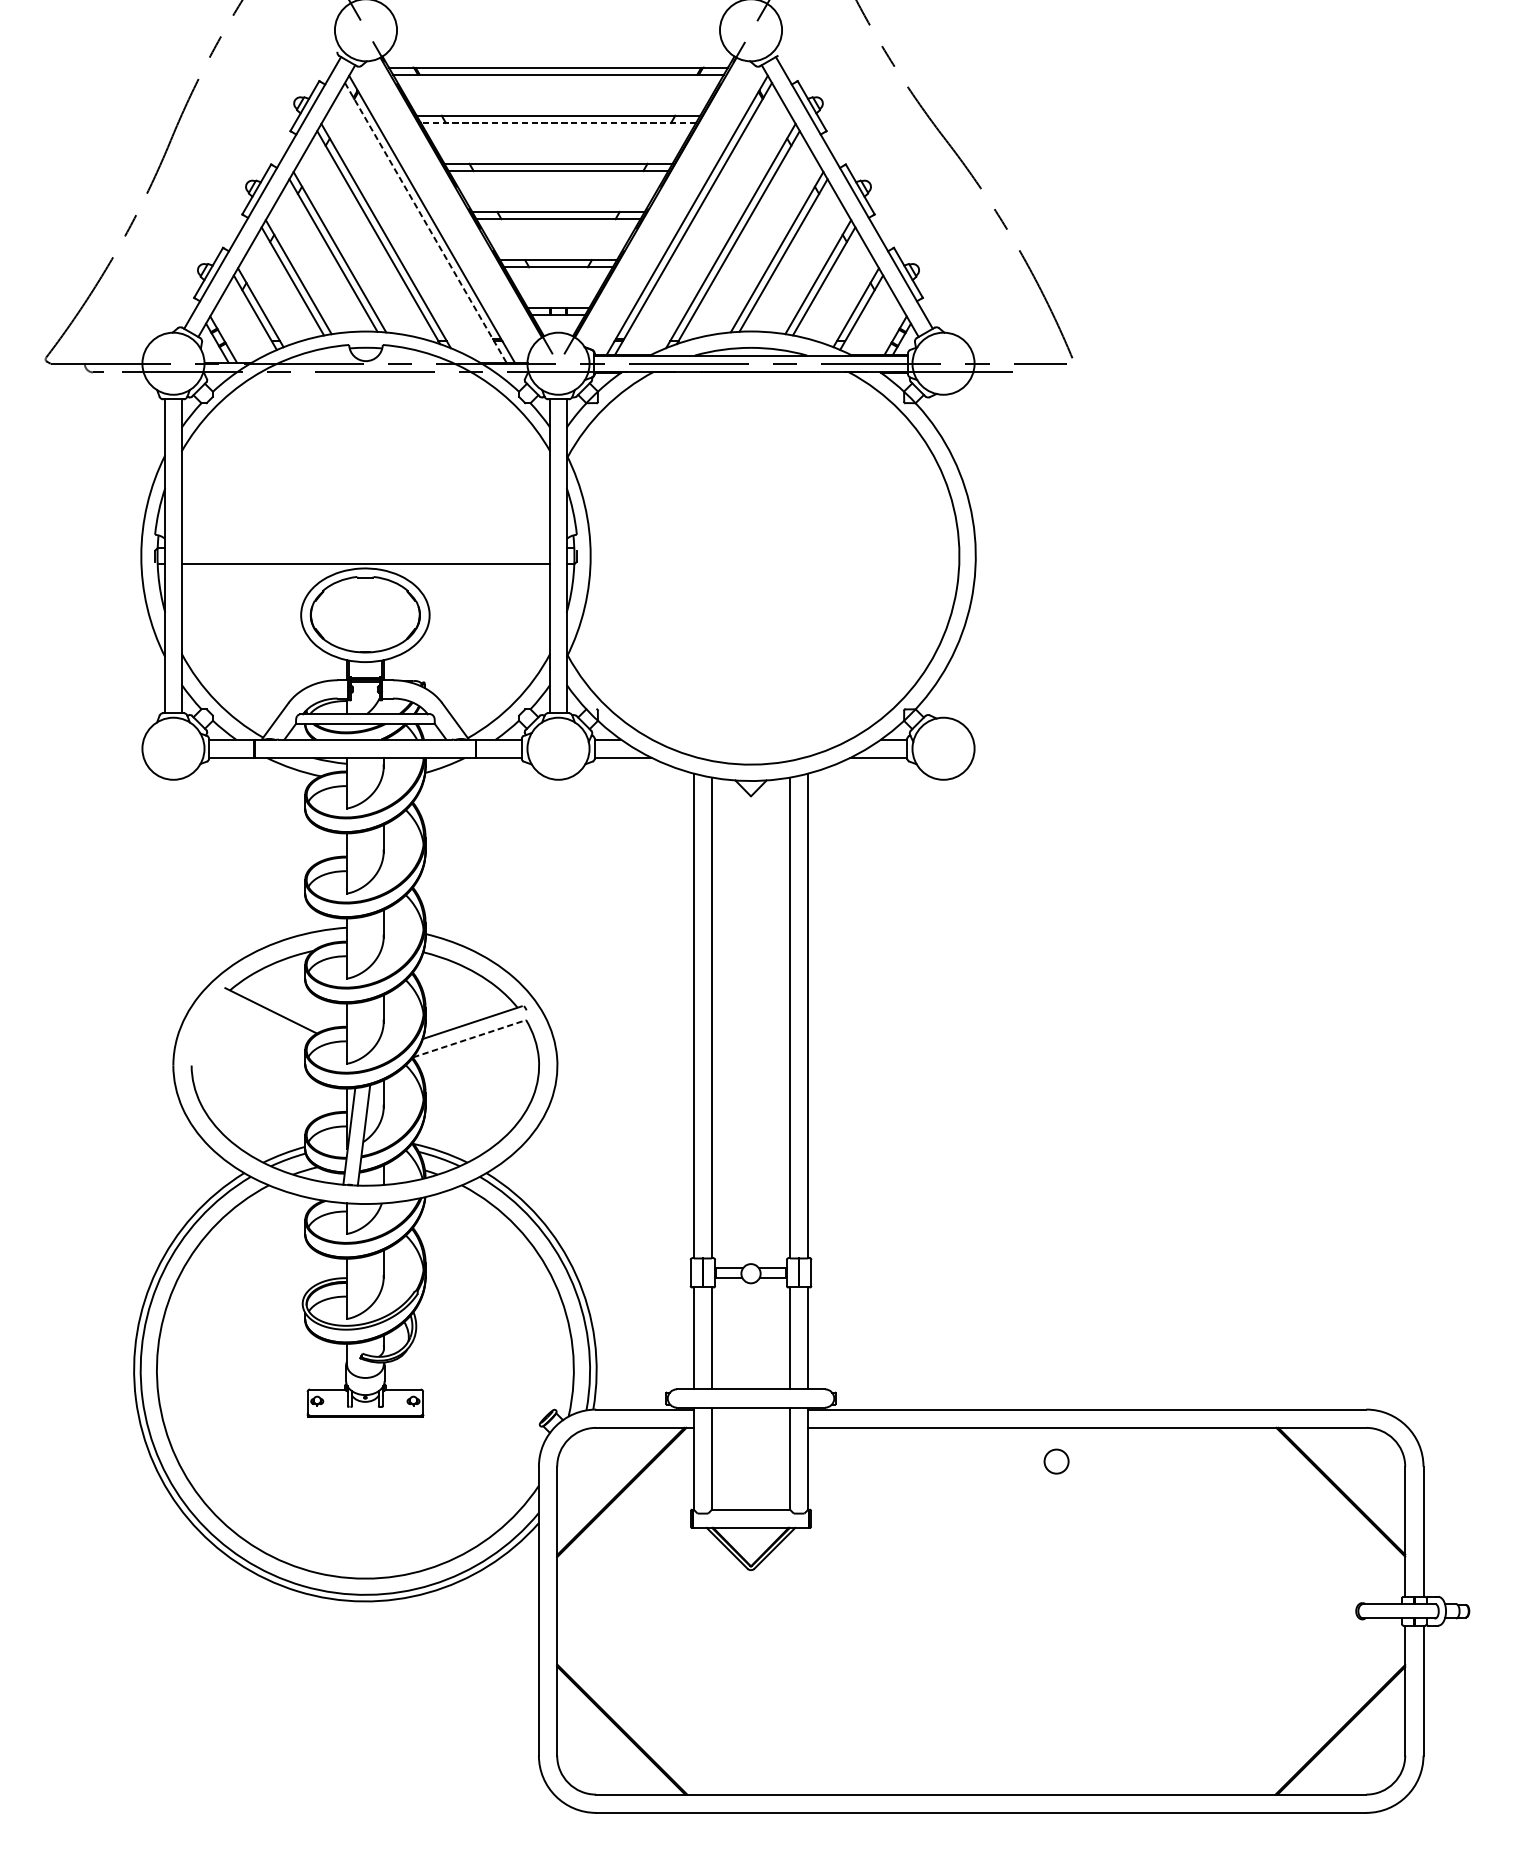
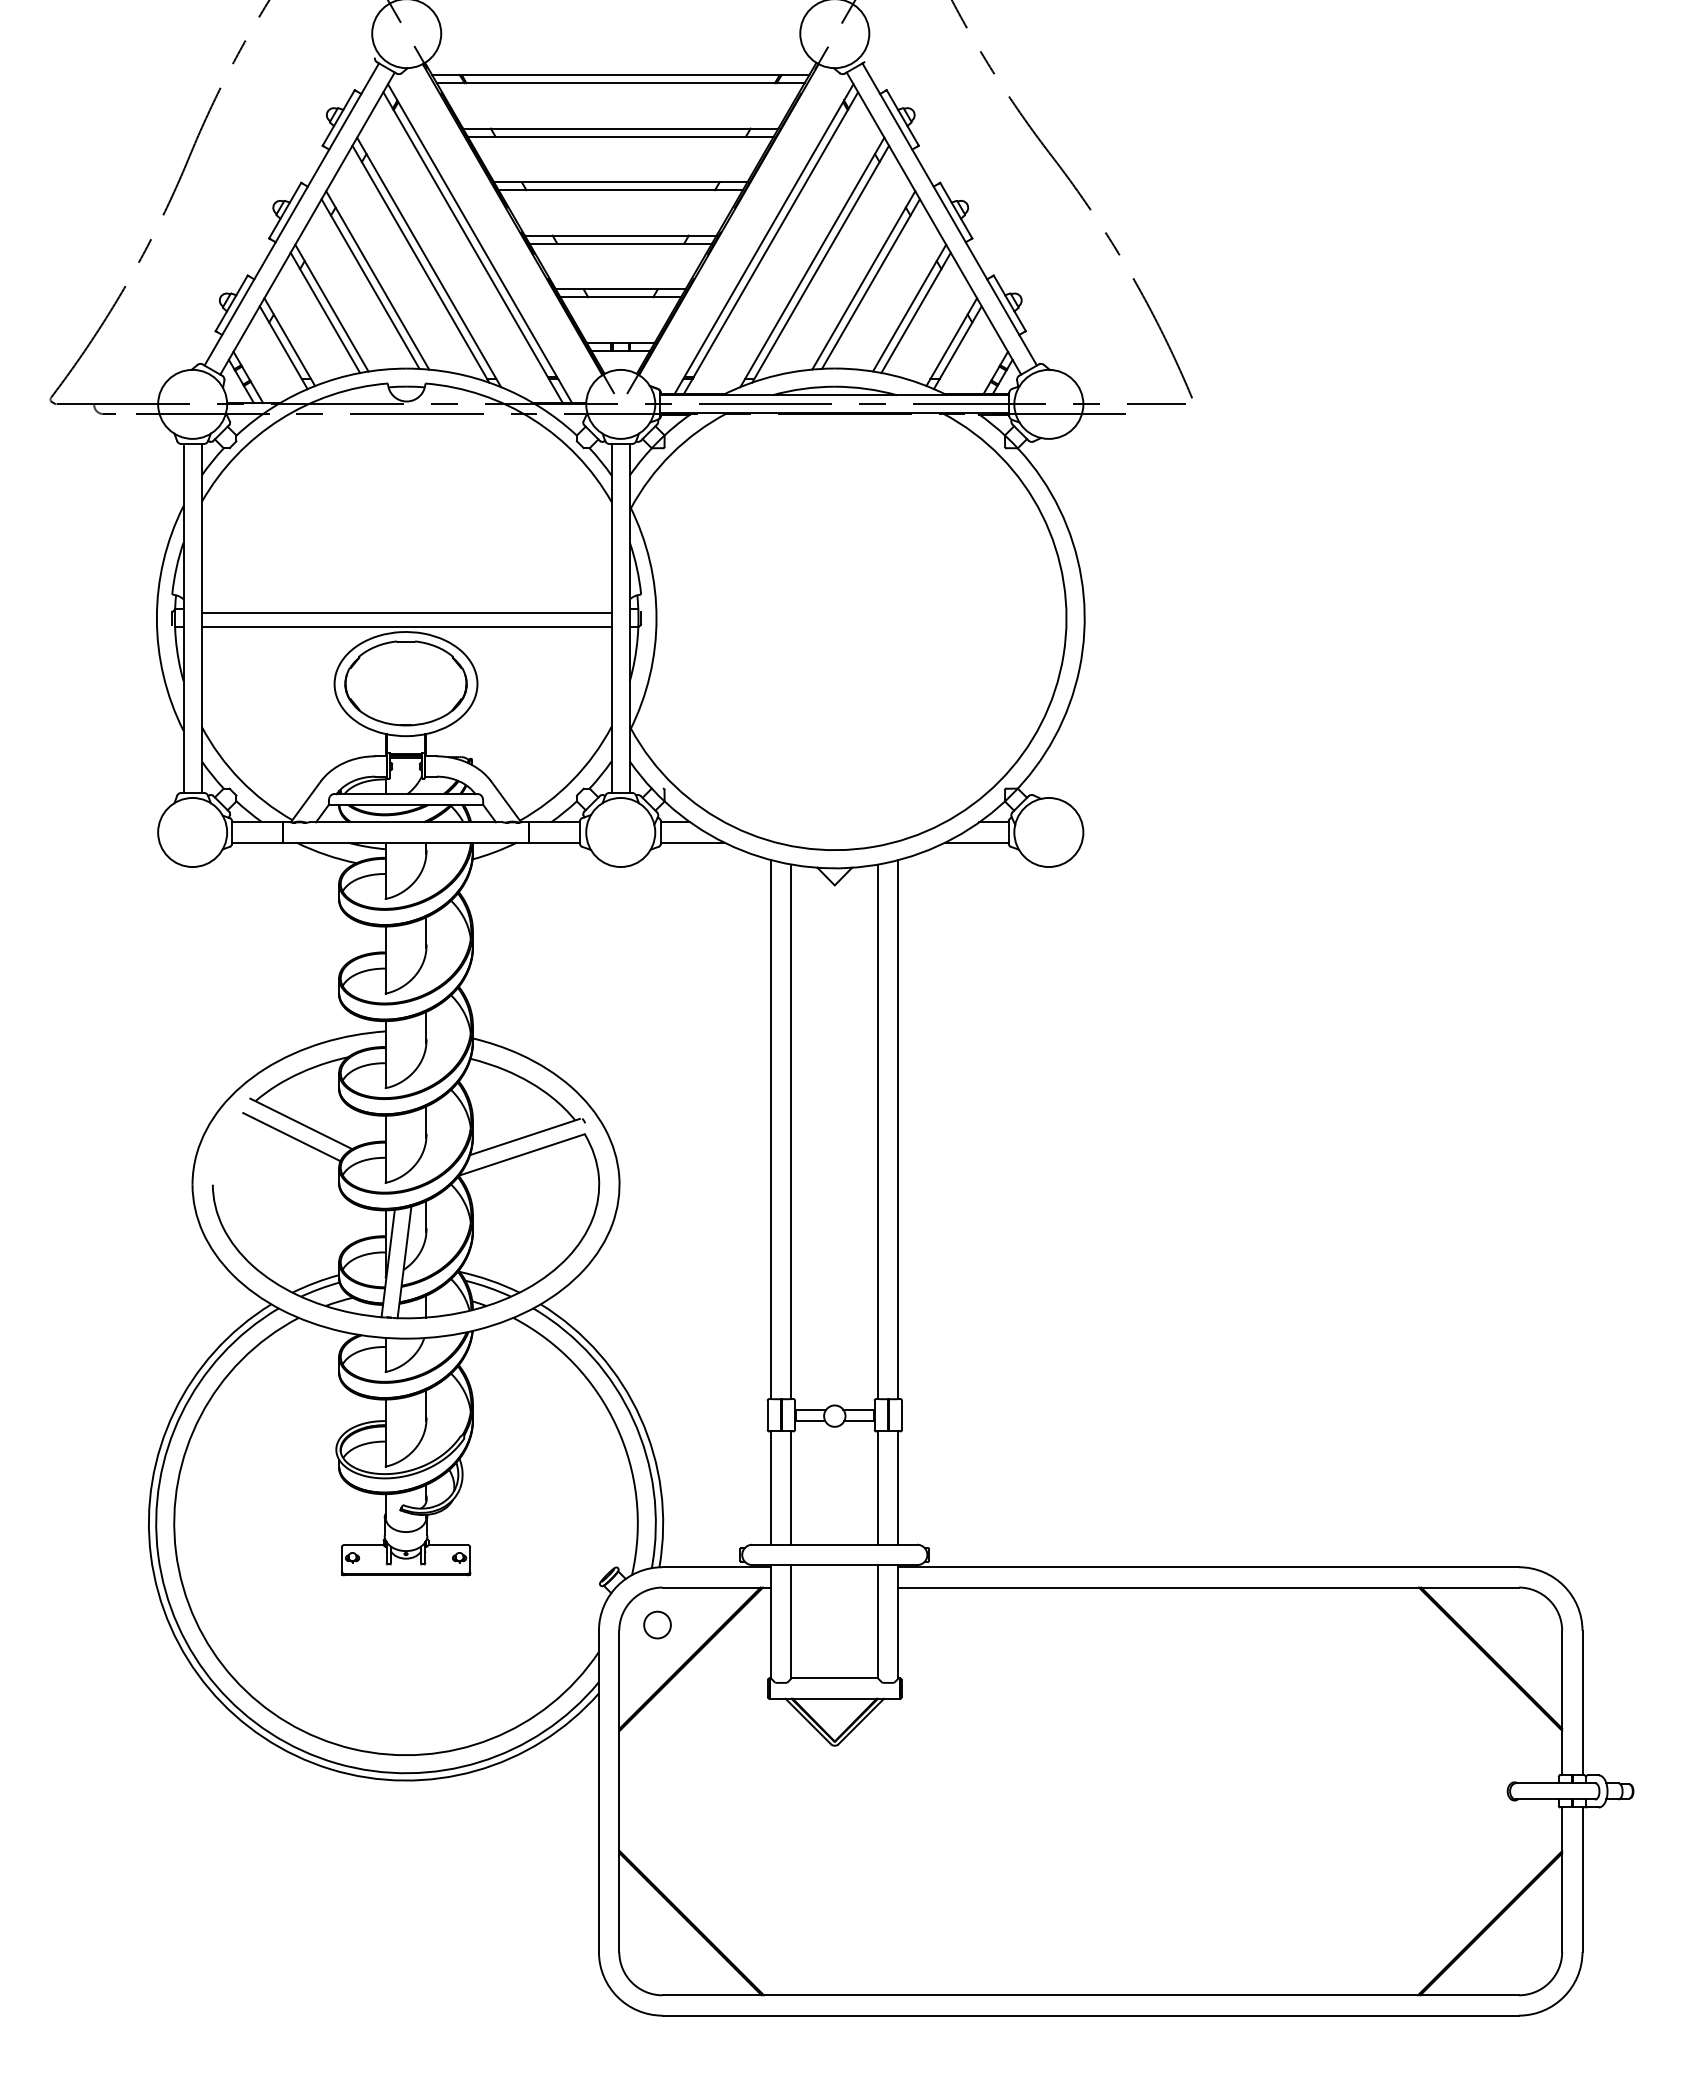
line: (558, 122) -> (620, 136), dashed -> solid
line: (425, 222) -> (472, 247), dashed -> solid
line: (365, 551) -> (406, 613), added
line: (262, 1023) -> (291, 1137), added
line: (470, 1038) -> (522, 1154), dashed -> solid
circle: (1056, 1461) -> (657, 1624), moved

